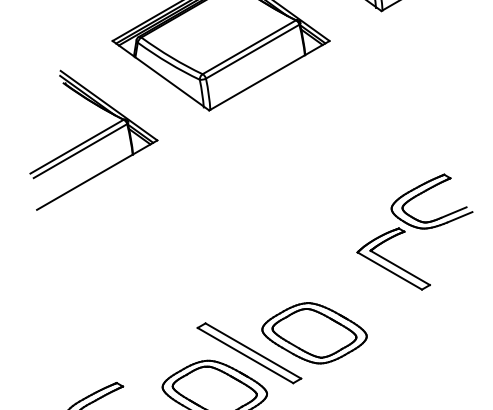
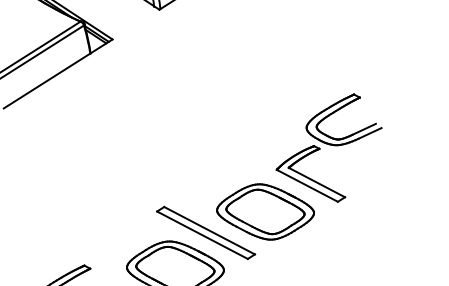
part: (414, 231) -> (328, 148), moved

